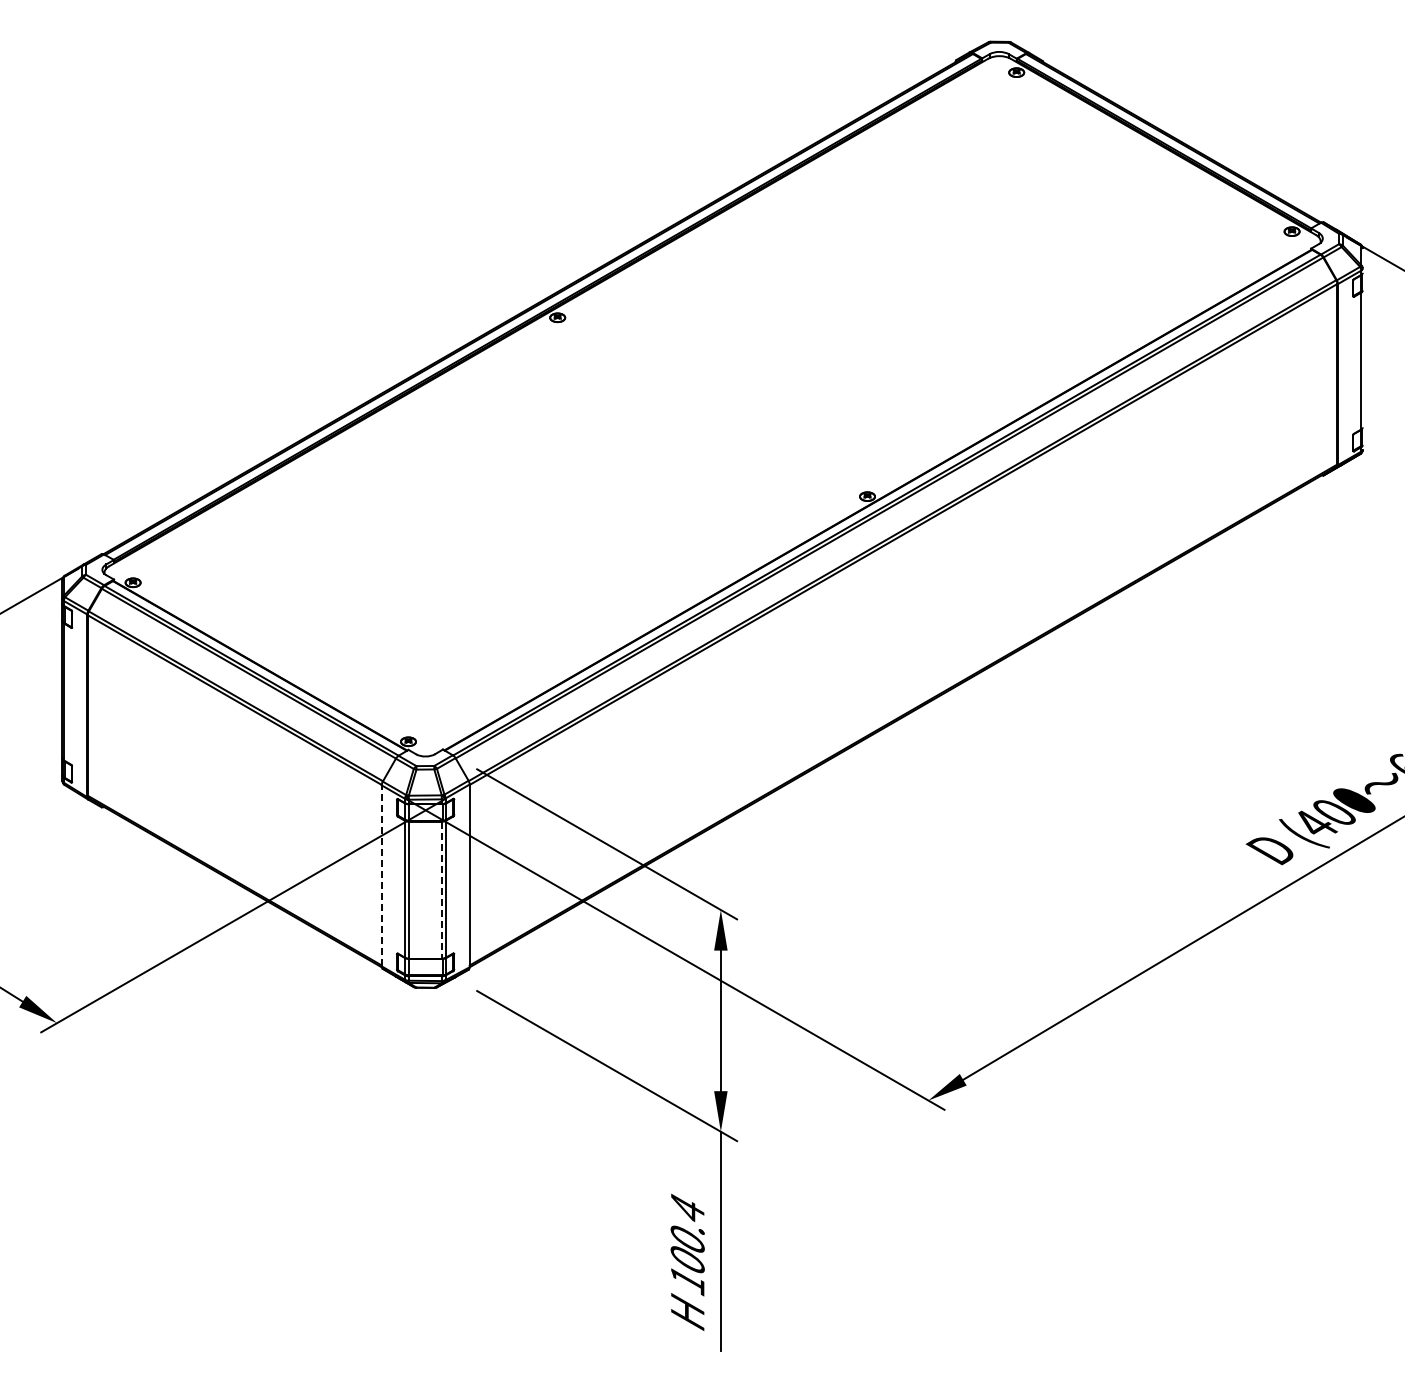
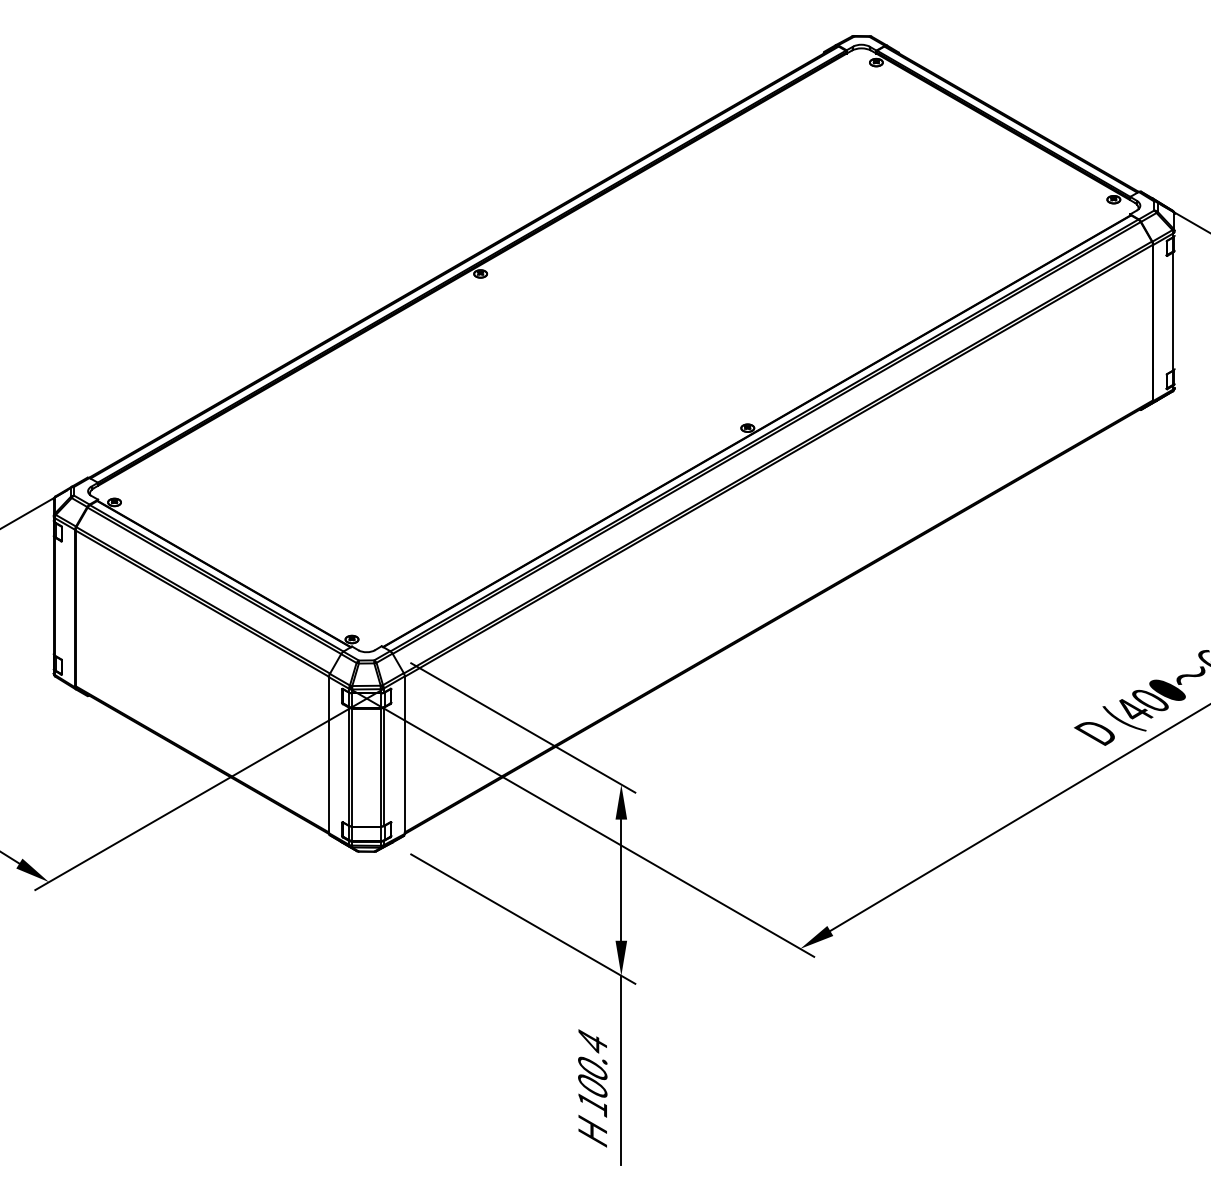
line: (381, 875) -> (328, 754), dashed -> solid
line: (441, 890) -> (380, 767), dashed -> solid

